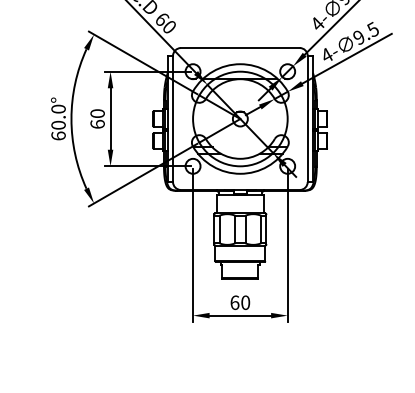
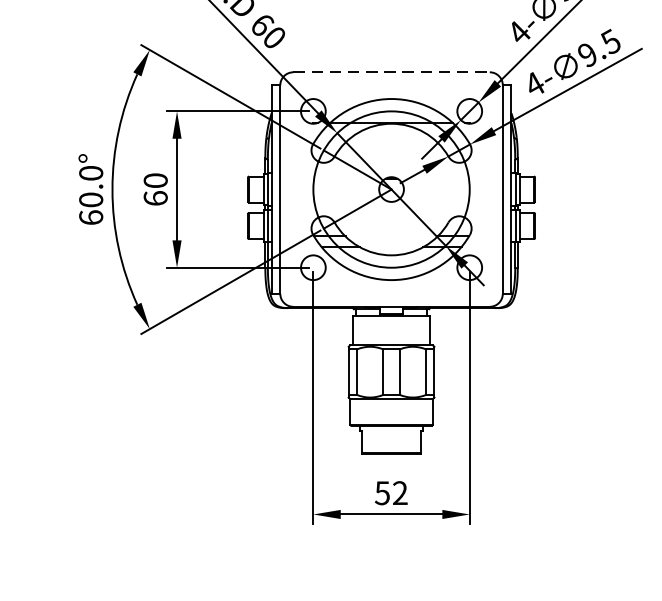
line: (240, 48) -> (391, 73), solid -> dashed
text: (240, 302) -> (391, 492), 60 -> 52

